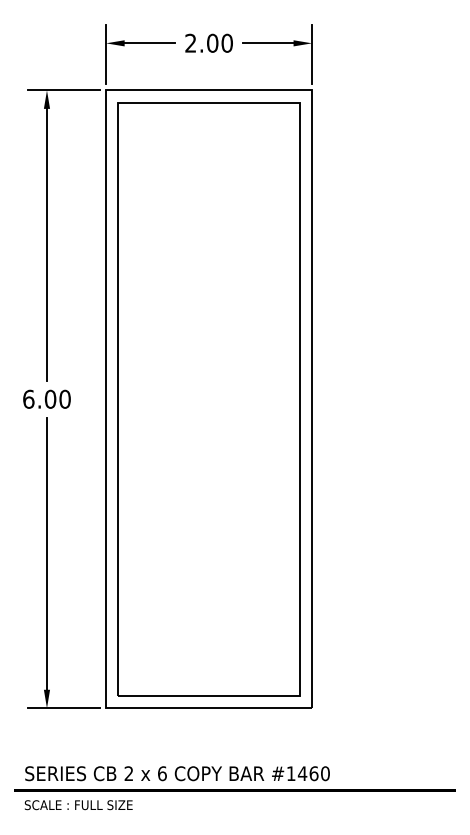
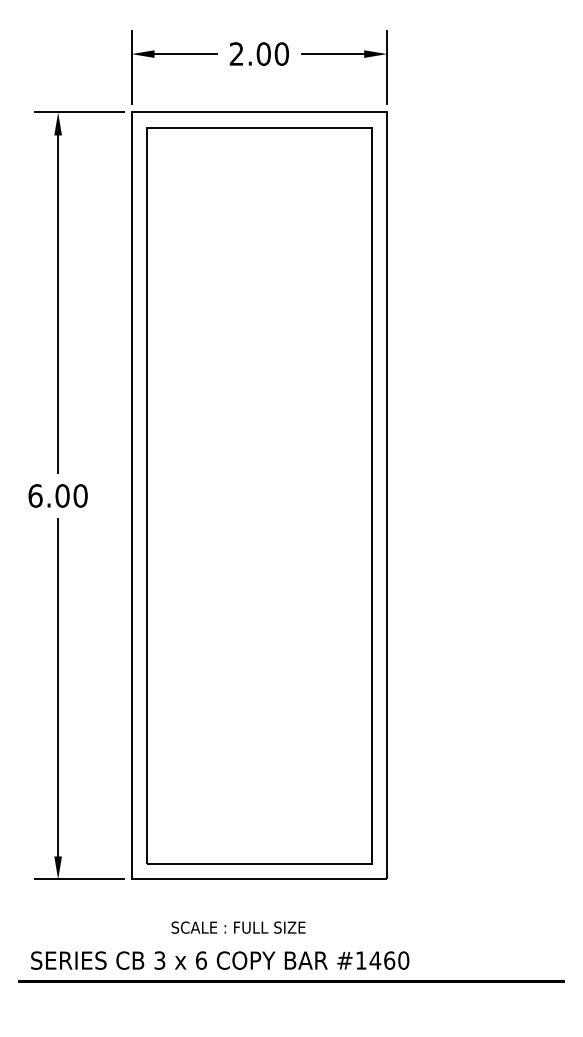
text: (128, 773) -> (159, 960), 2 -> 3
text: (78, 805) -> (238, 927), moved

